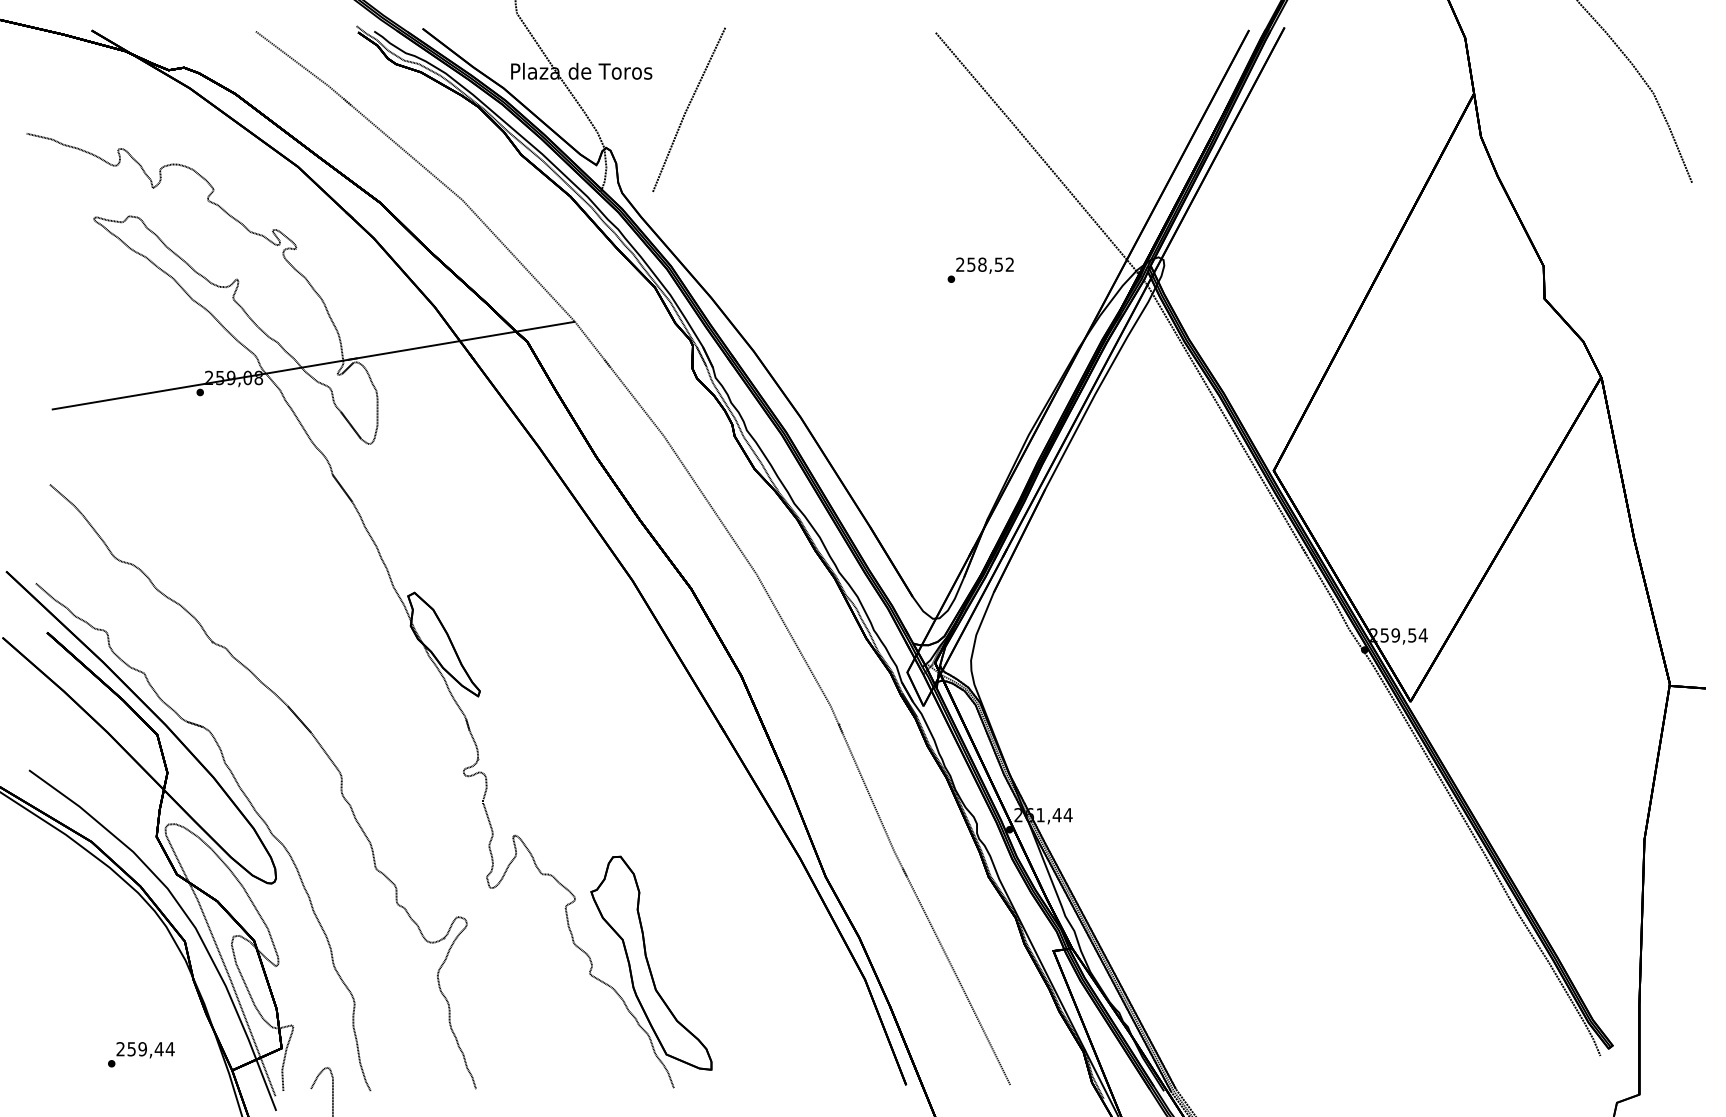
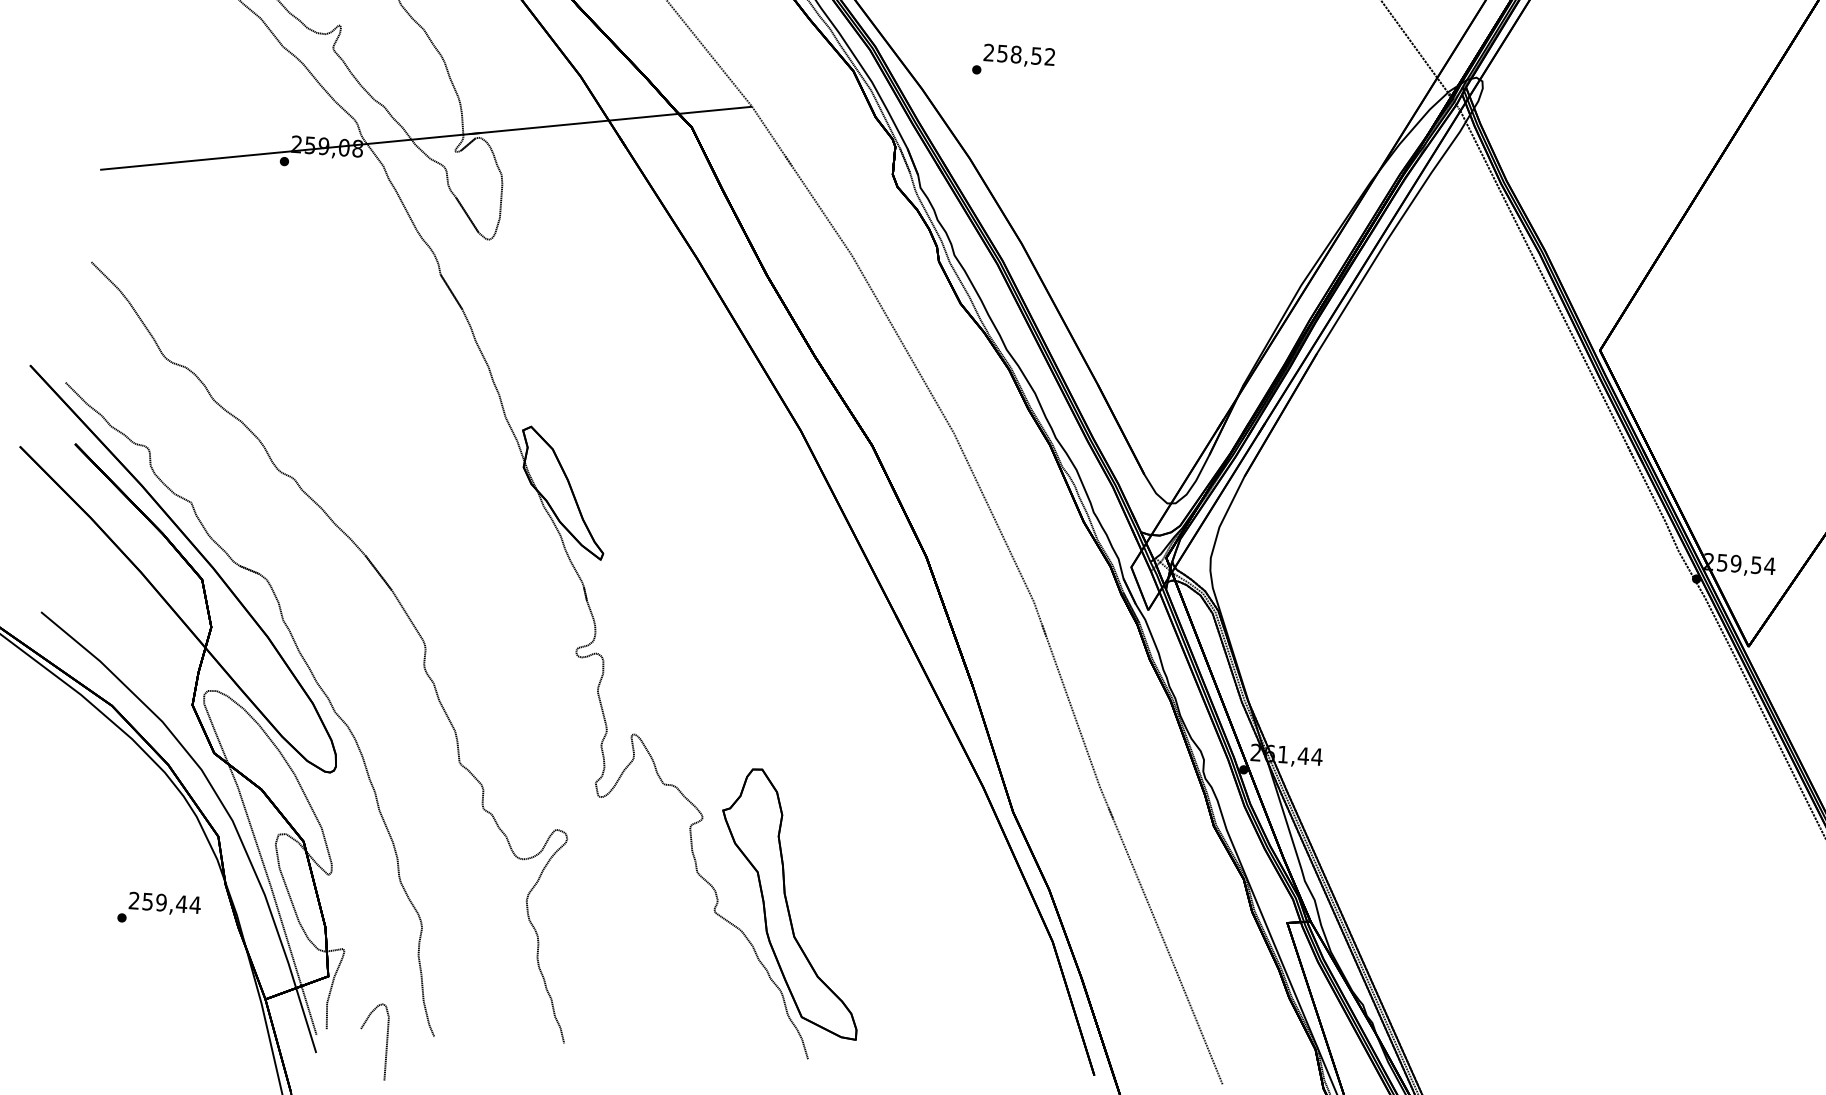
text: (980, 269) -> (1013, 60), moved
text: (141, 1054) -> (159, 909), moved

